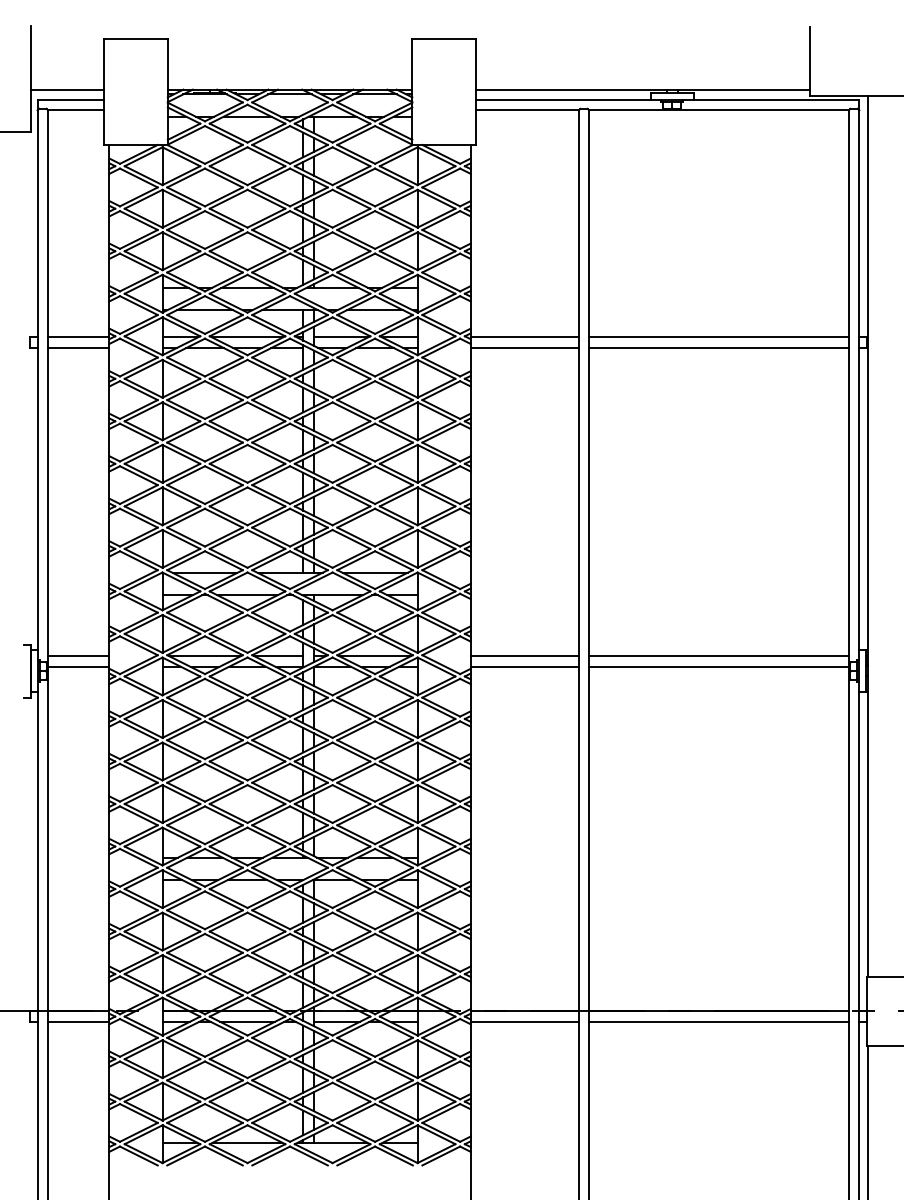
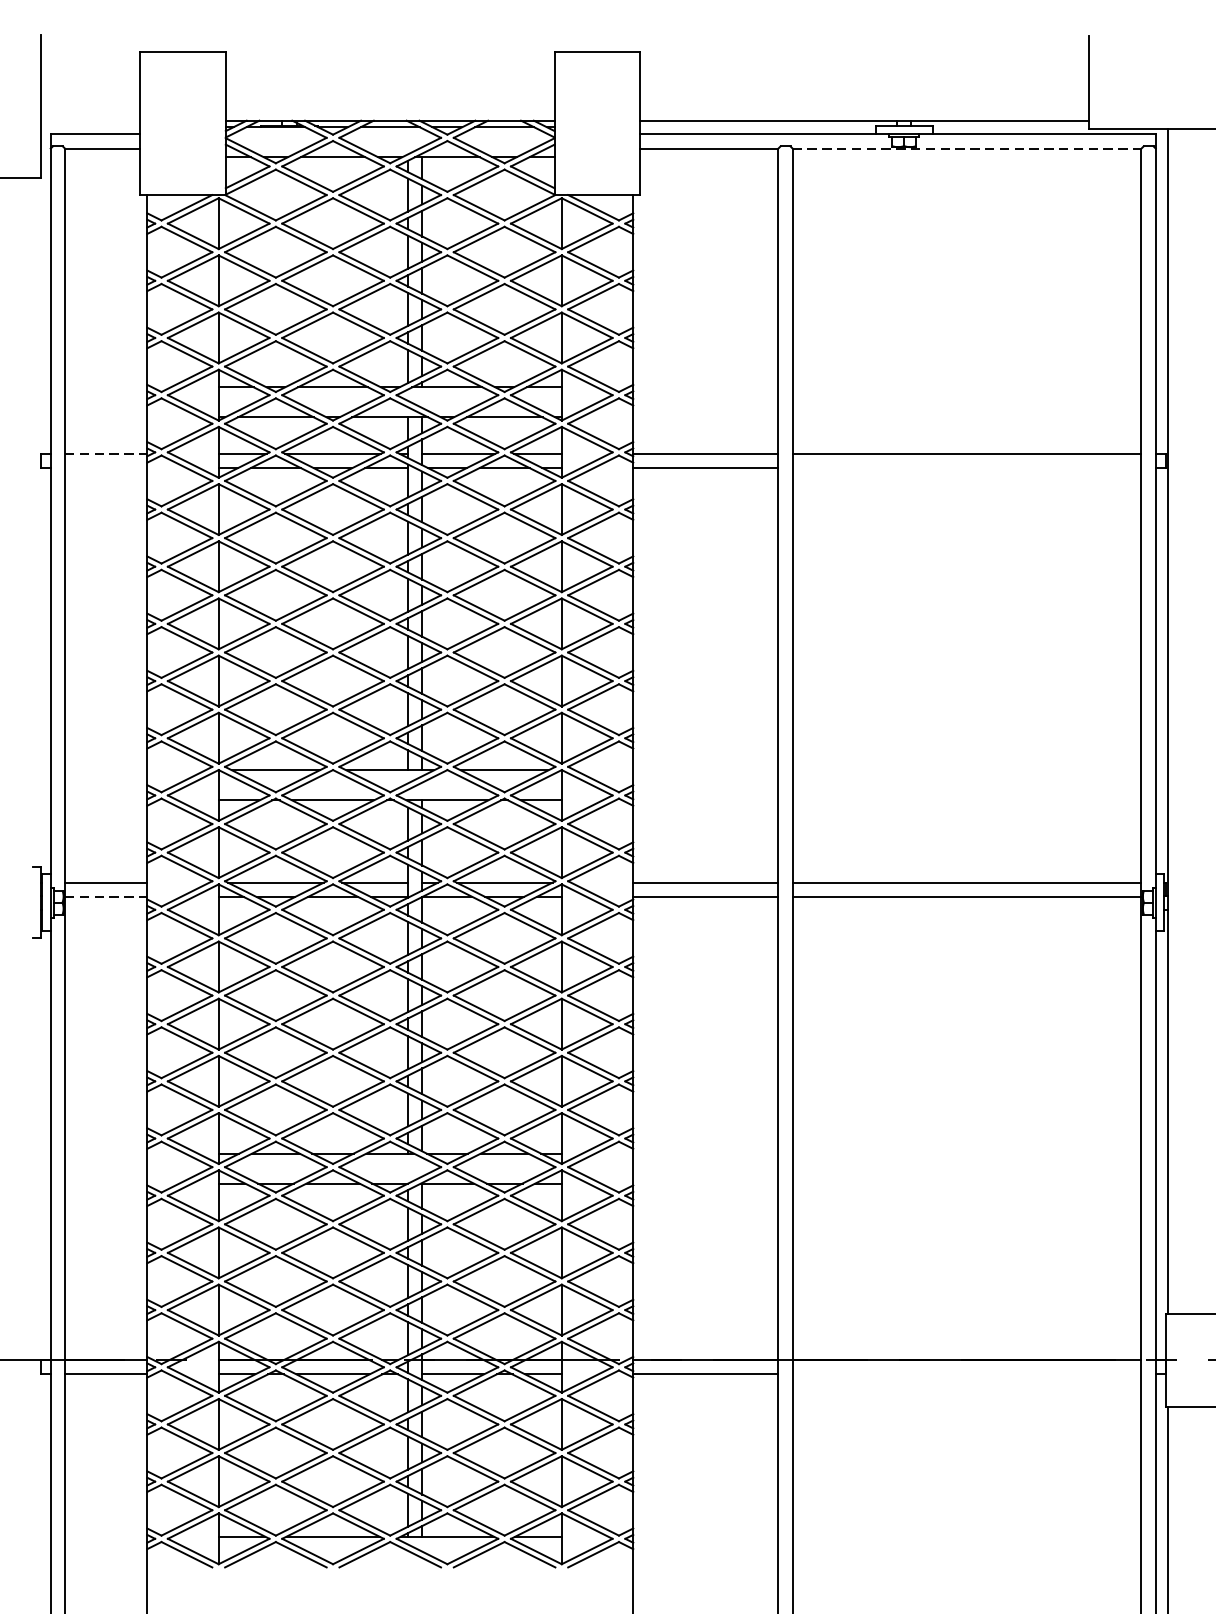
line: (67, 89) -> (90, 120), removed
line: (719, 110) -> (967, 148), solid -> dashed
line: (78, 337) -> (105, 453), solid -> dashed
line: (78, 347) -> (105, 467), removed
line: (718, 347) -> (966, 467), removed
line: (78, 666) -> (105, 896), solid -> dashed
line: (718, 1021) -> (966, 1373), removed

